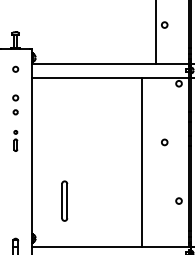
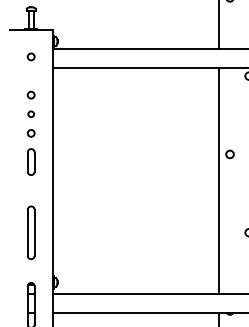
part: (15, 140) -> (30, 151), size x1.67
line: (142, 162) -> (219, 181), moved
part: (64, 200) -> (30, 231), moved

